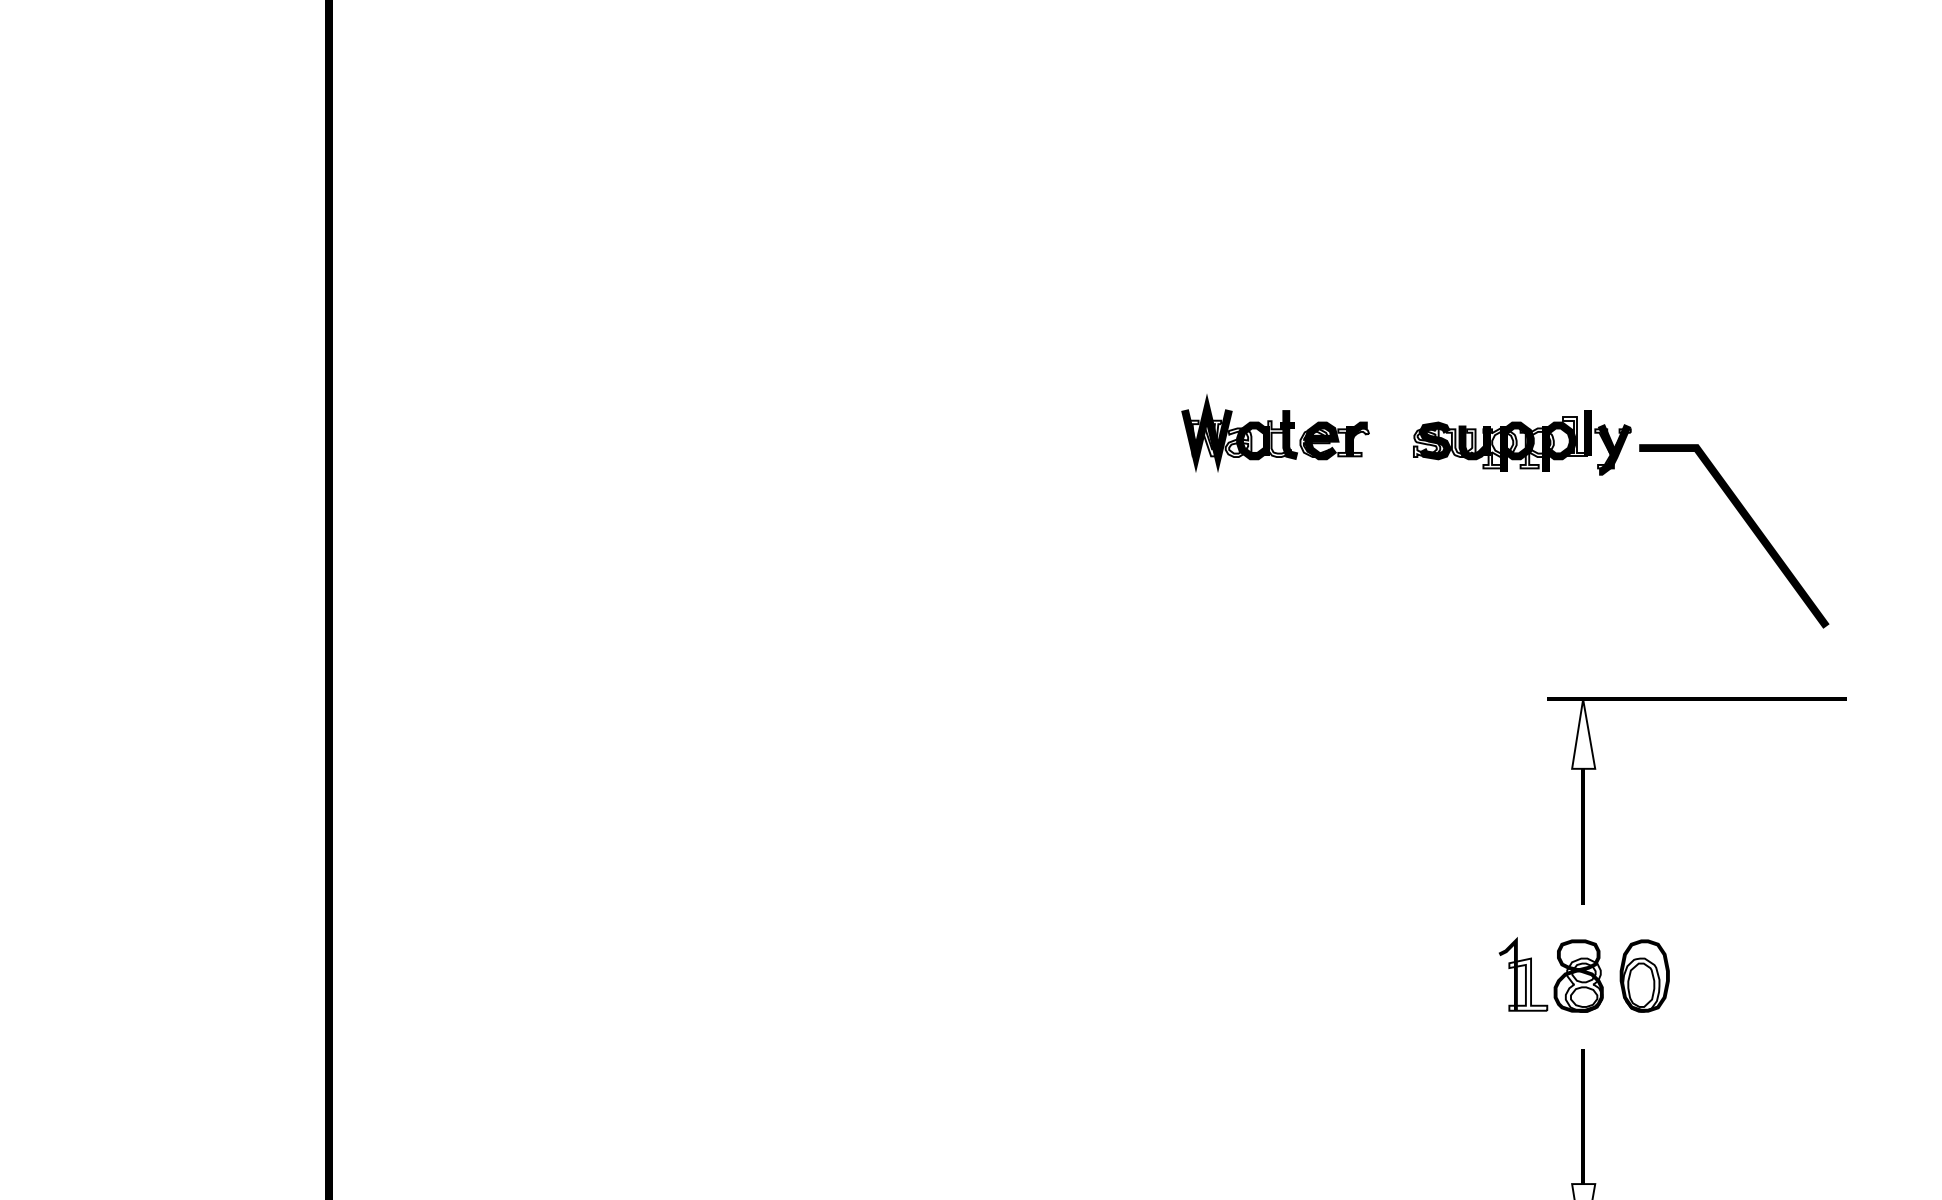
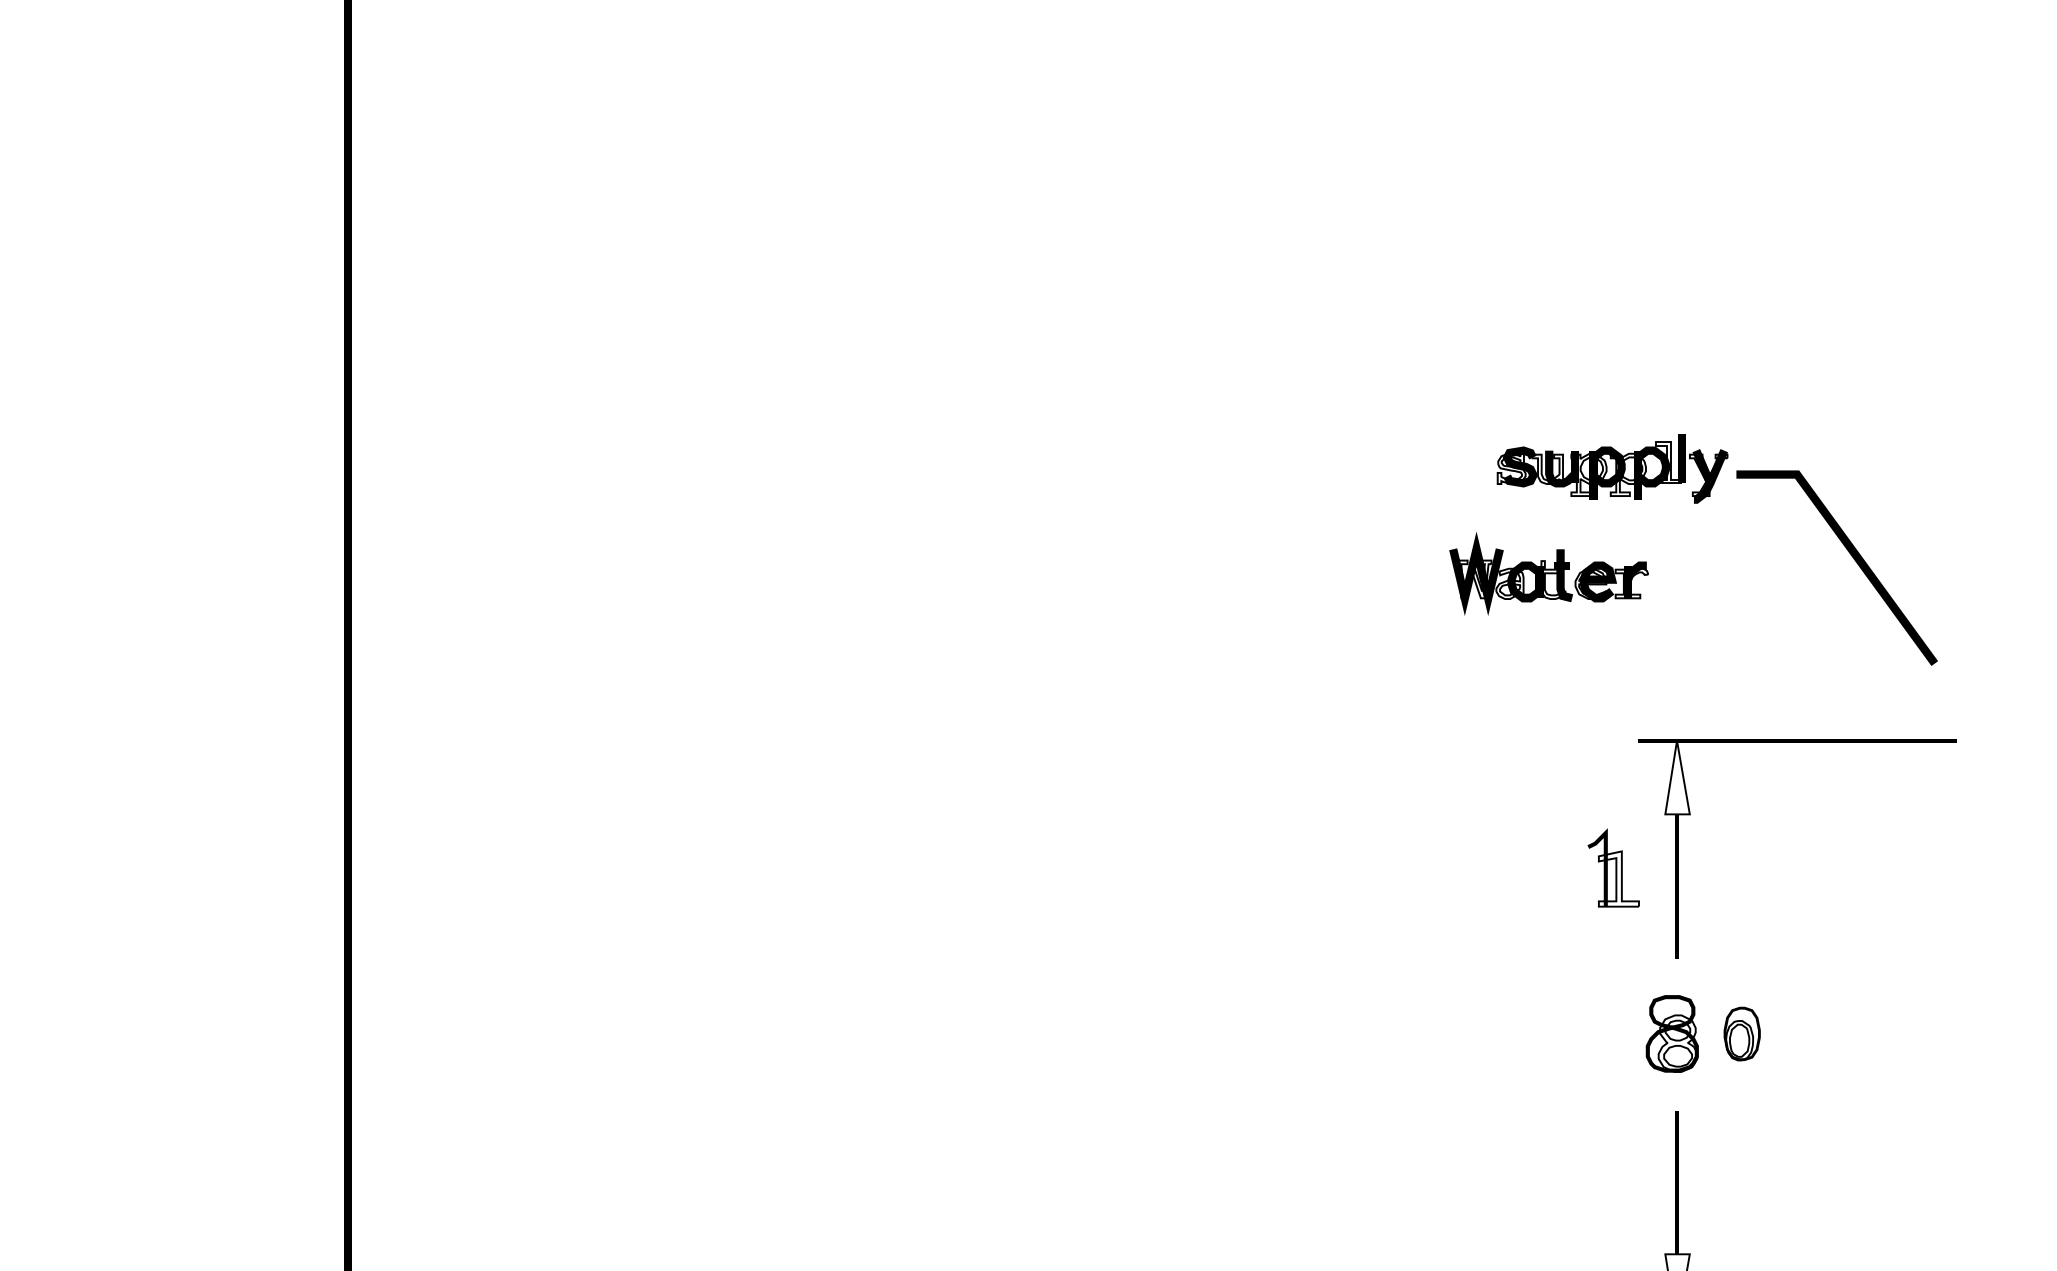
part: (1274, 432) -> (1548, 573), moved
part: (1523, 973) -> (1613, 867), moved
part: (1644, 975) -> (1741, 1033), size x0.7

